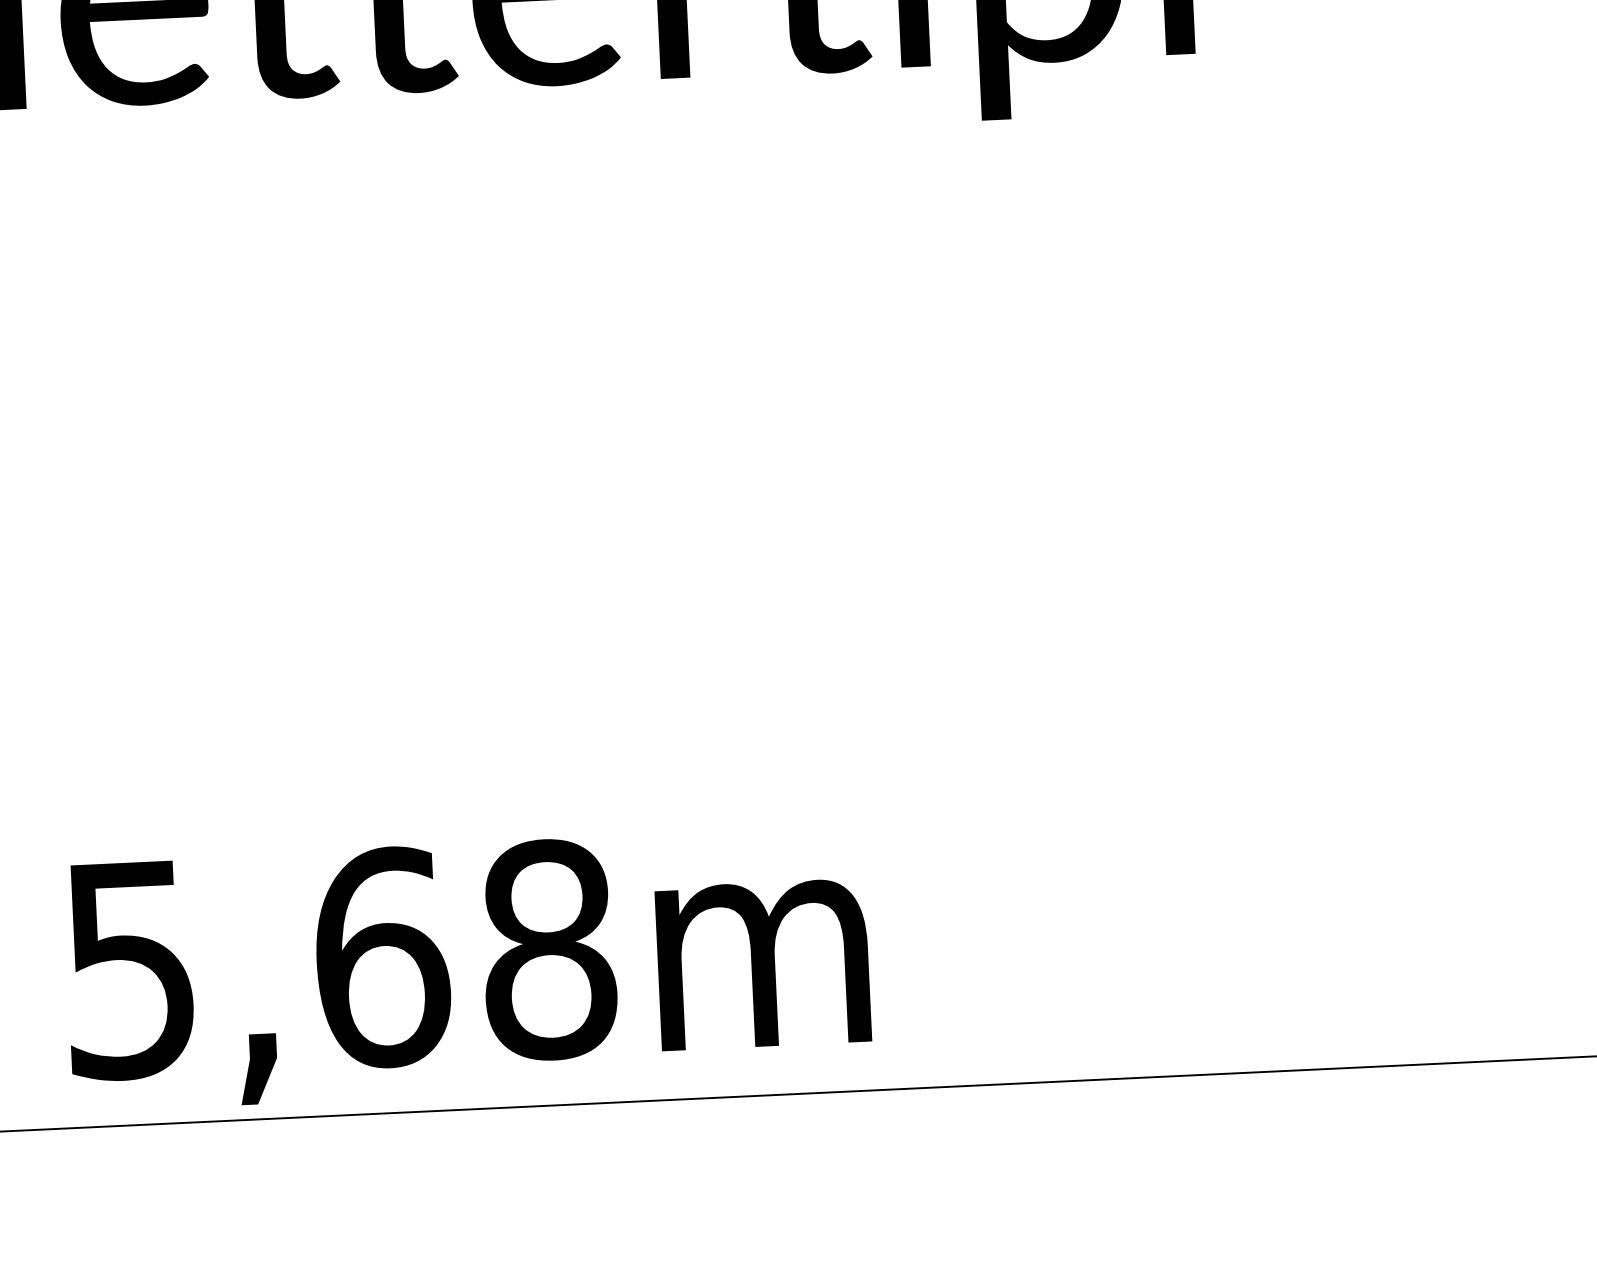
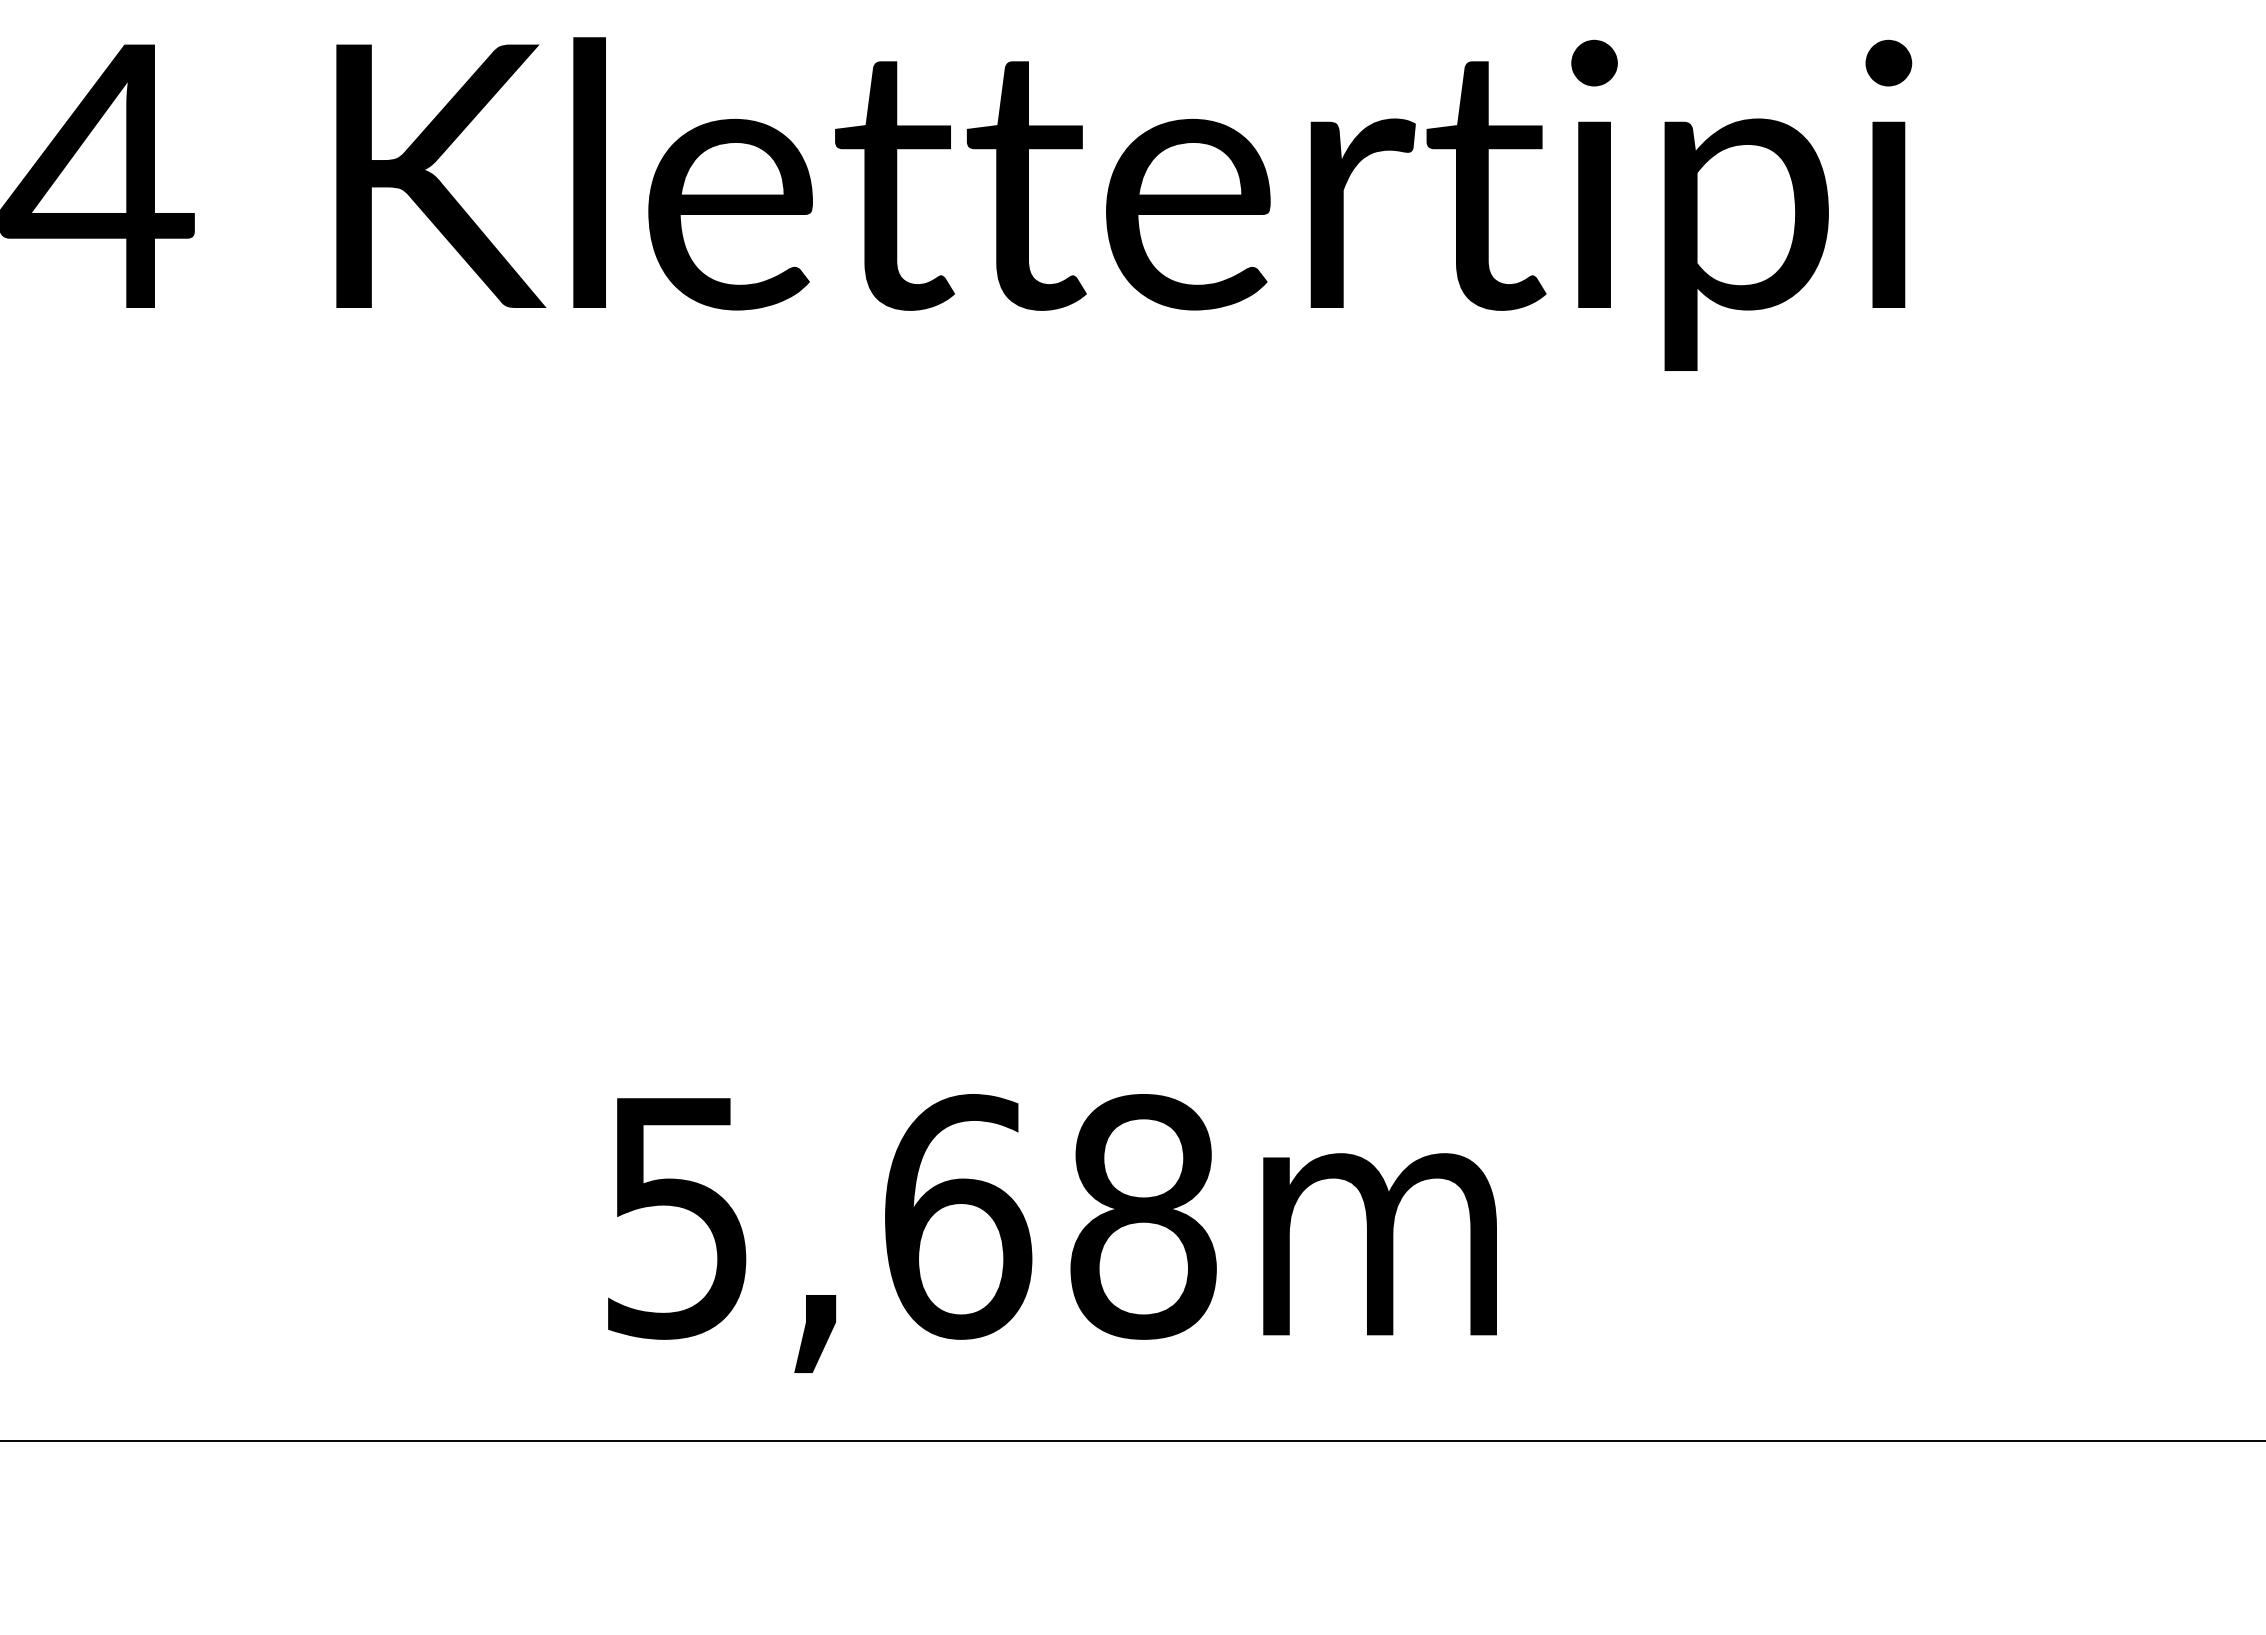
text: (468, 968) -> (1052, 1233), moved

